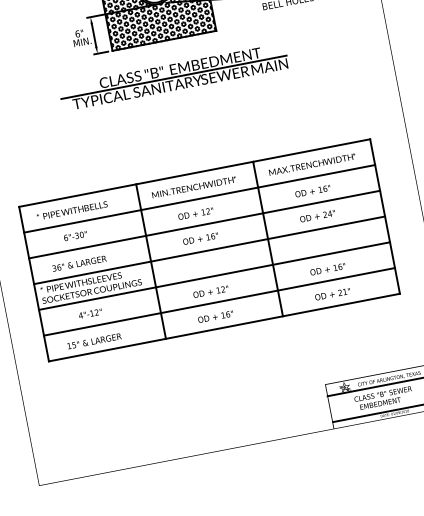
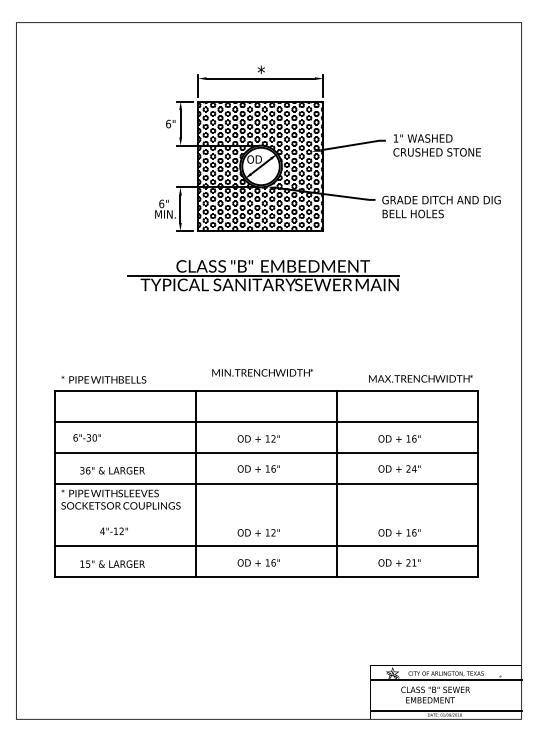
text: (312, 164) -> (420, 378), moved
text: (194, 187) -> (262, 372), moved
text: (71, 210) -> (103, 379), moved
text: (74, 235) -> (86, 437), moved
line: (214, 276) -> (266, 515), removed

